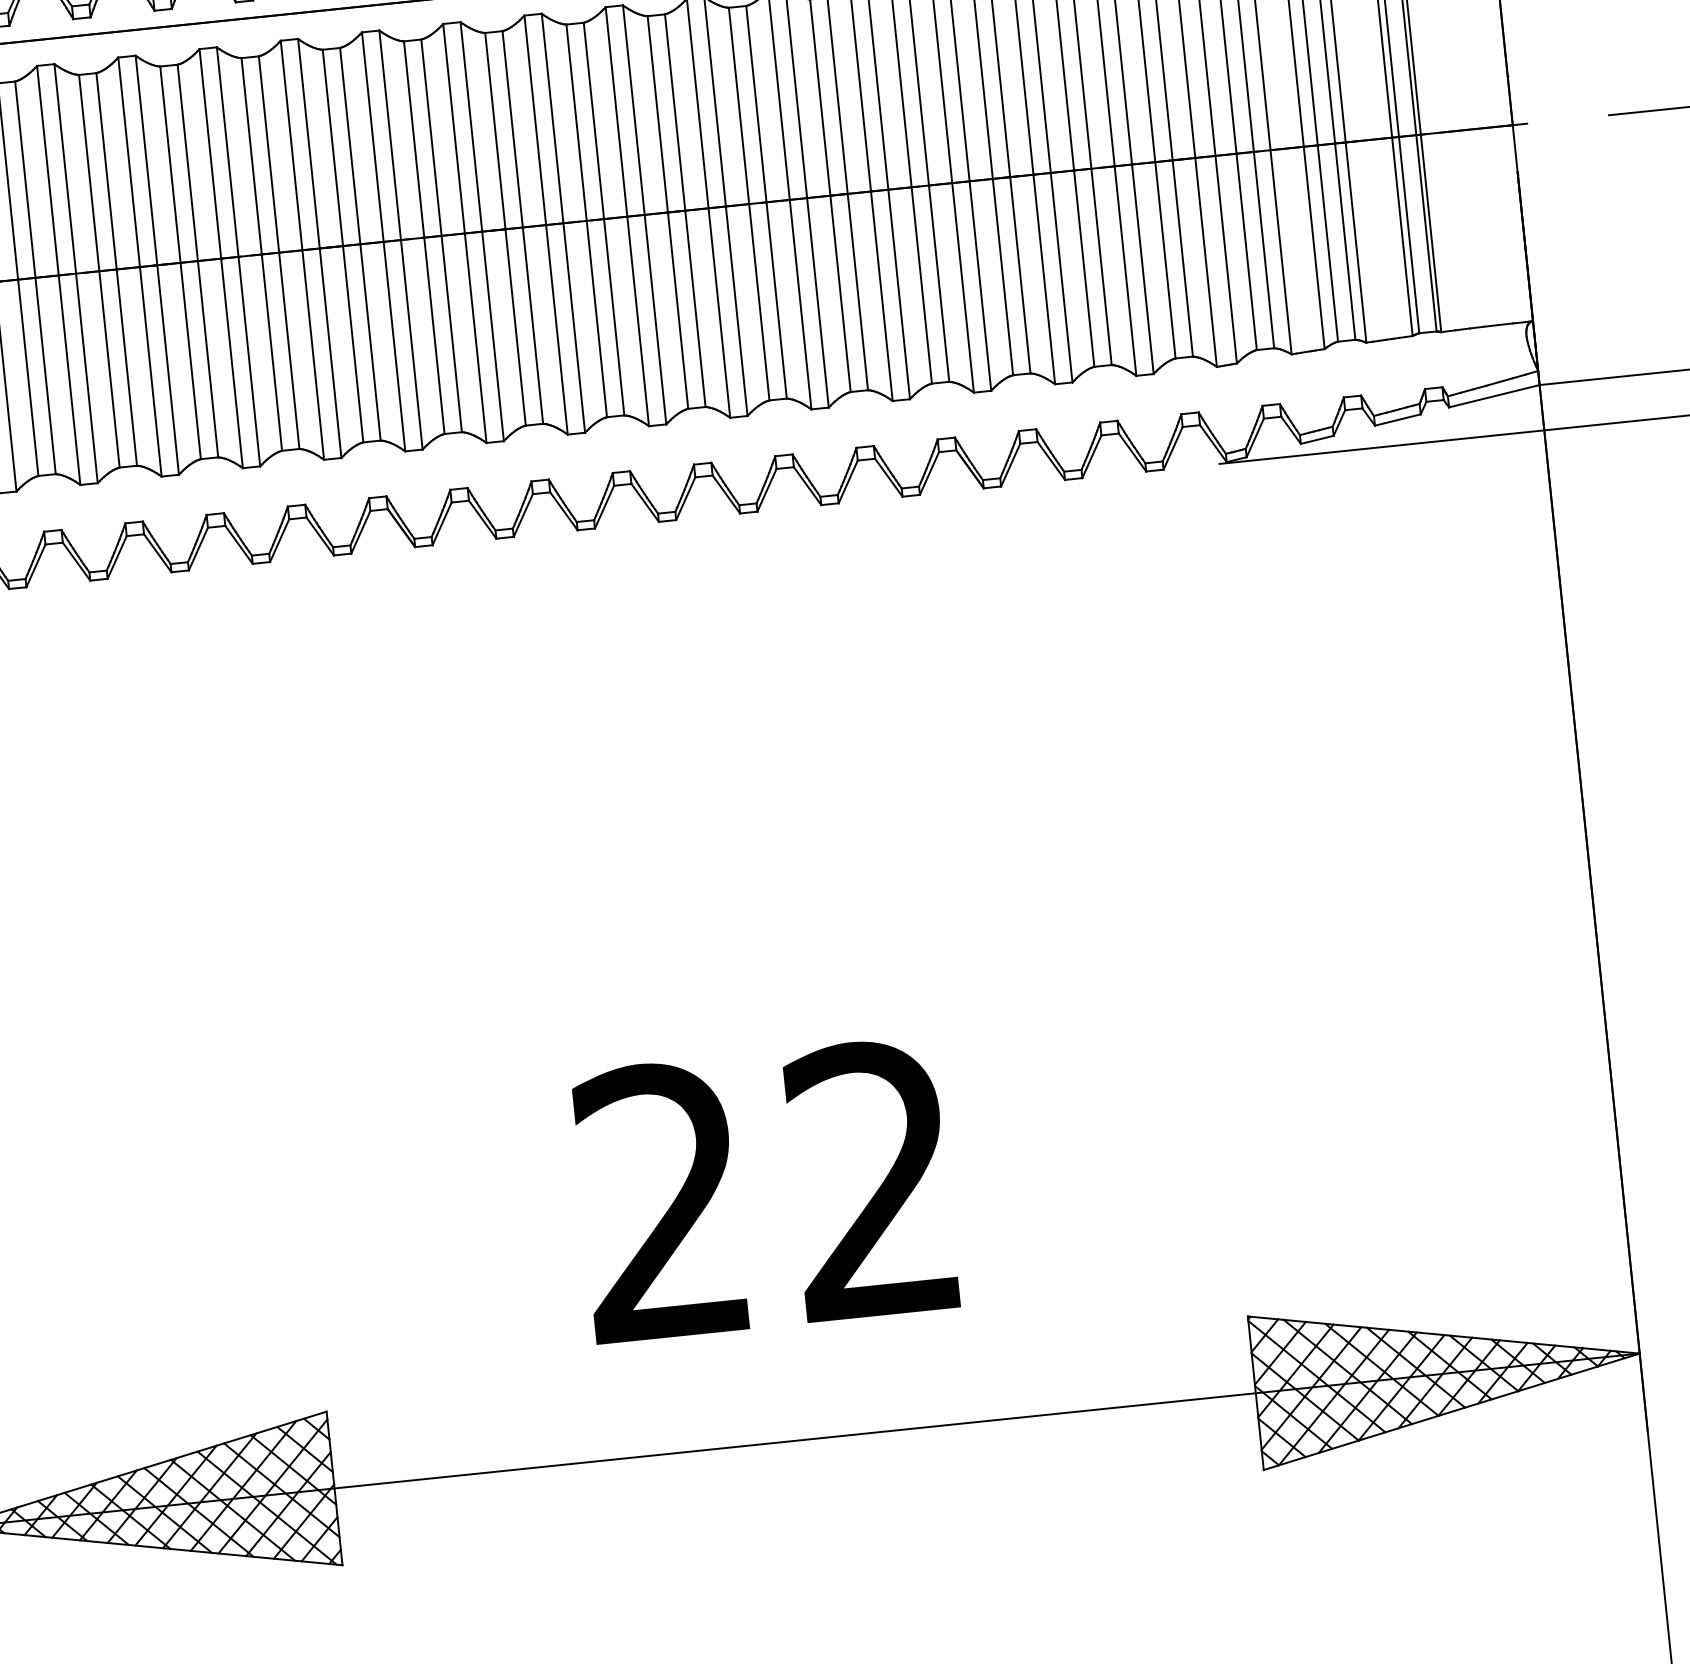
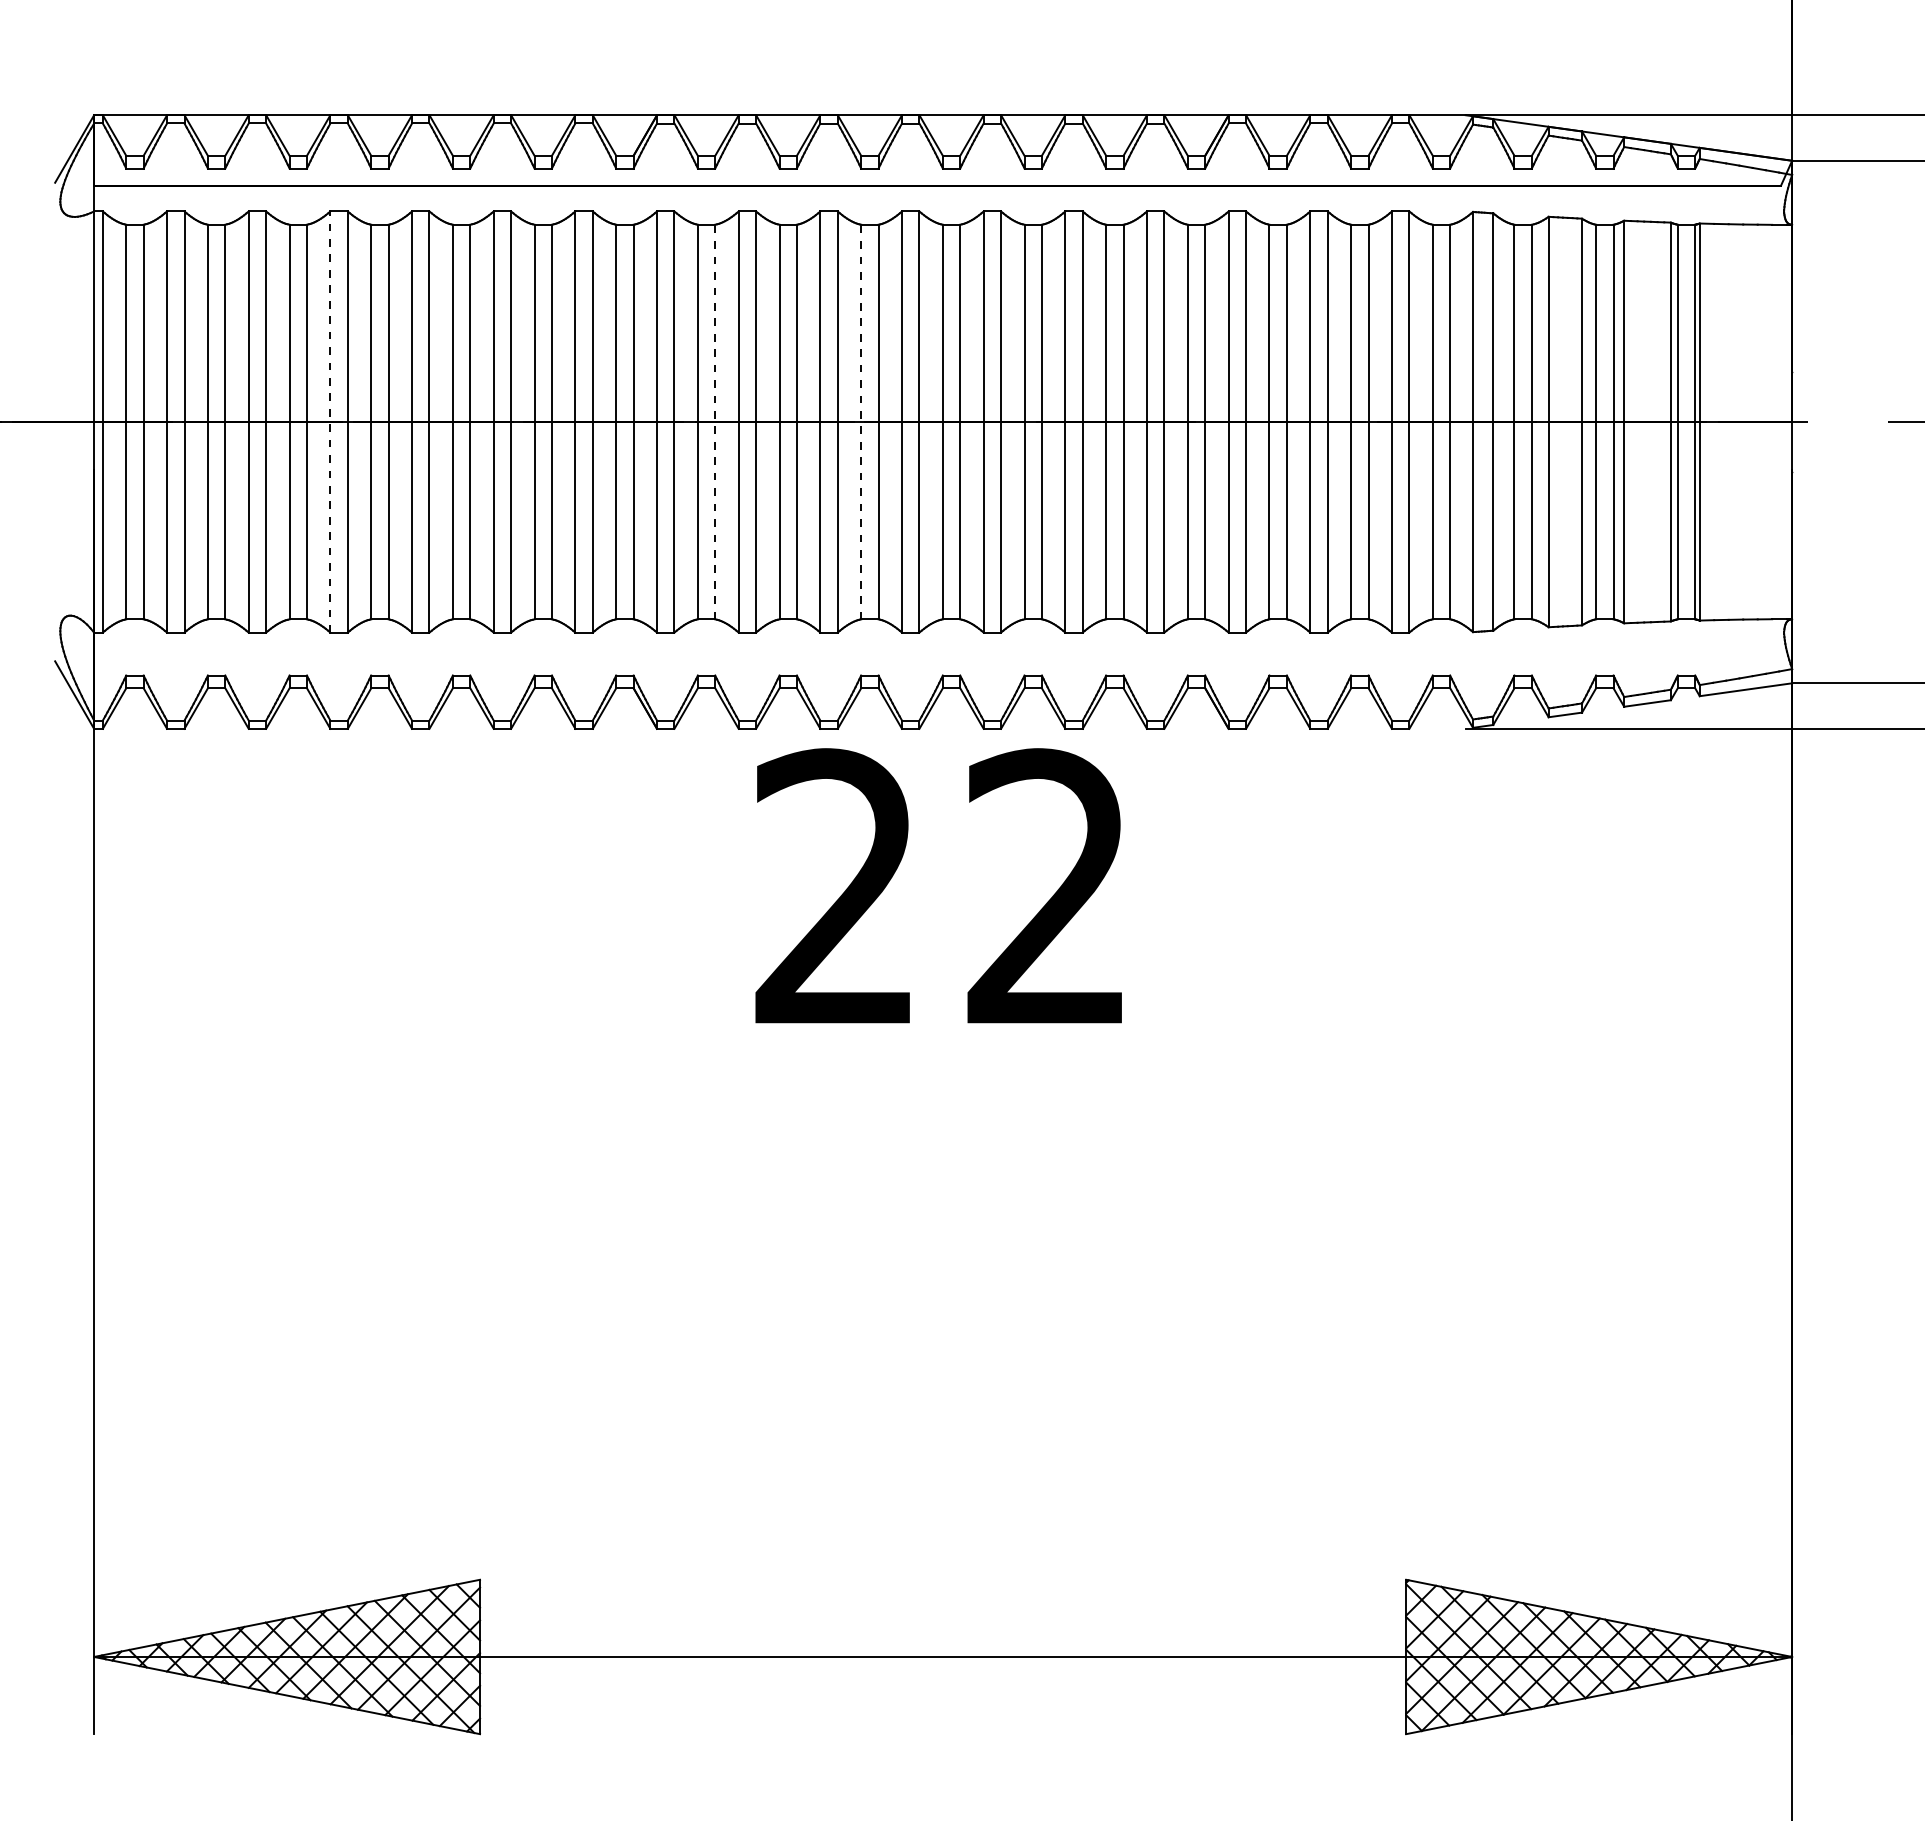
line: (586, 220) -> (861, 421), solid -> dashed
line: (441, 235) -> (715, 421), solid -> dashed
line: (58, 275) -> (330, 422), solid -> dashed
text: (764, 1189) -> (938, 885), moved

